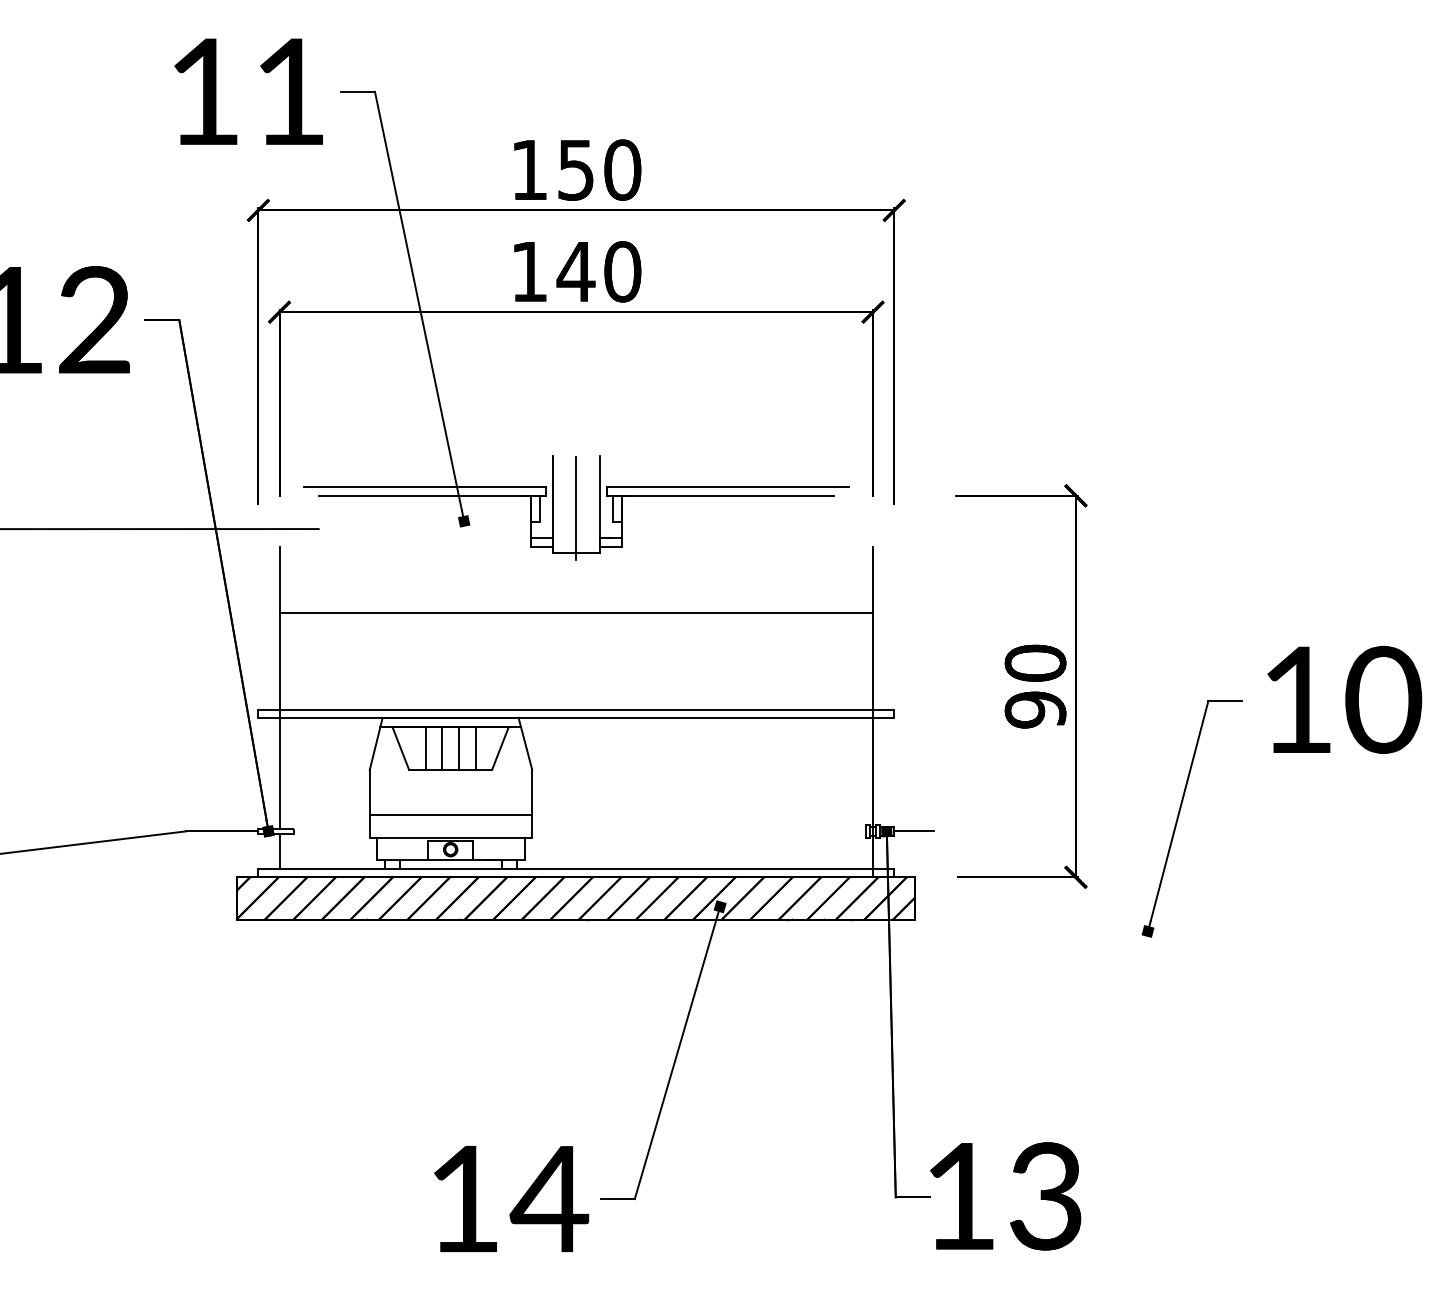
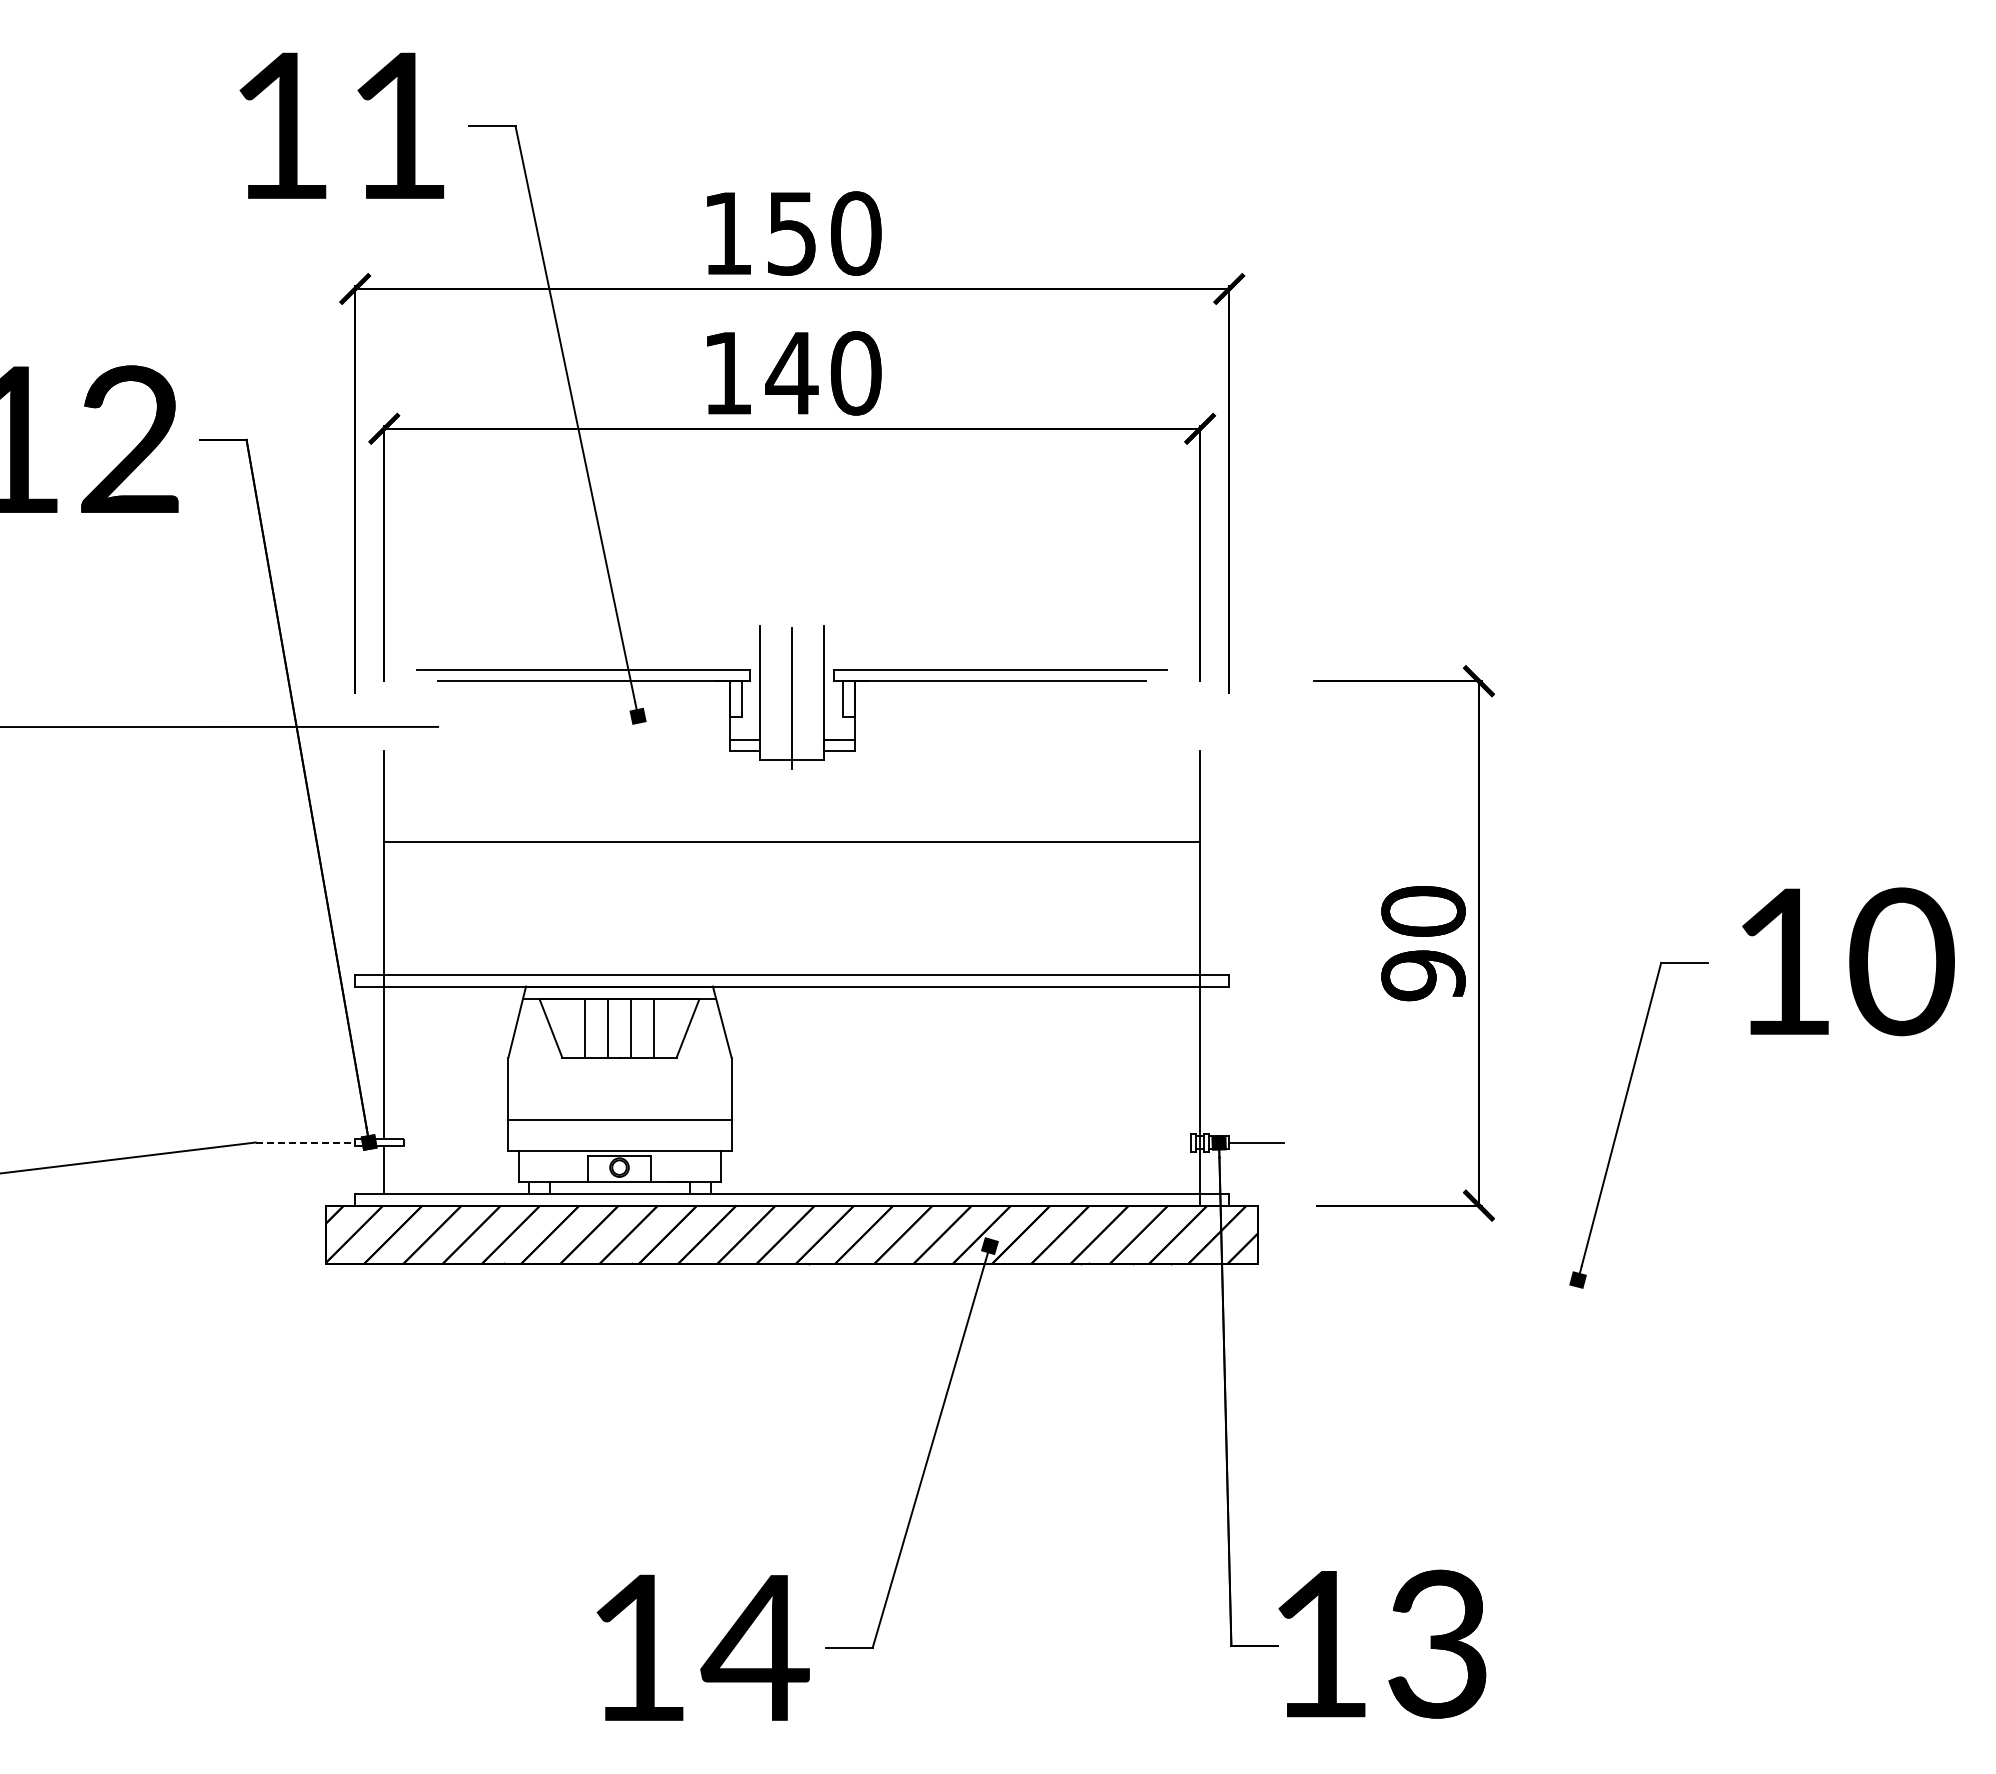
line: (222, 831) -> (305, 1142), solid -> dashed

